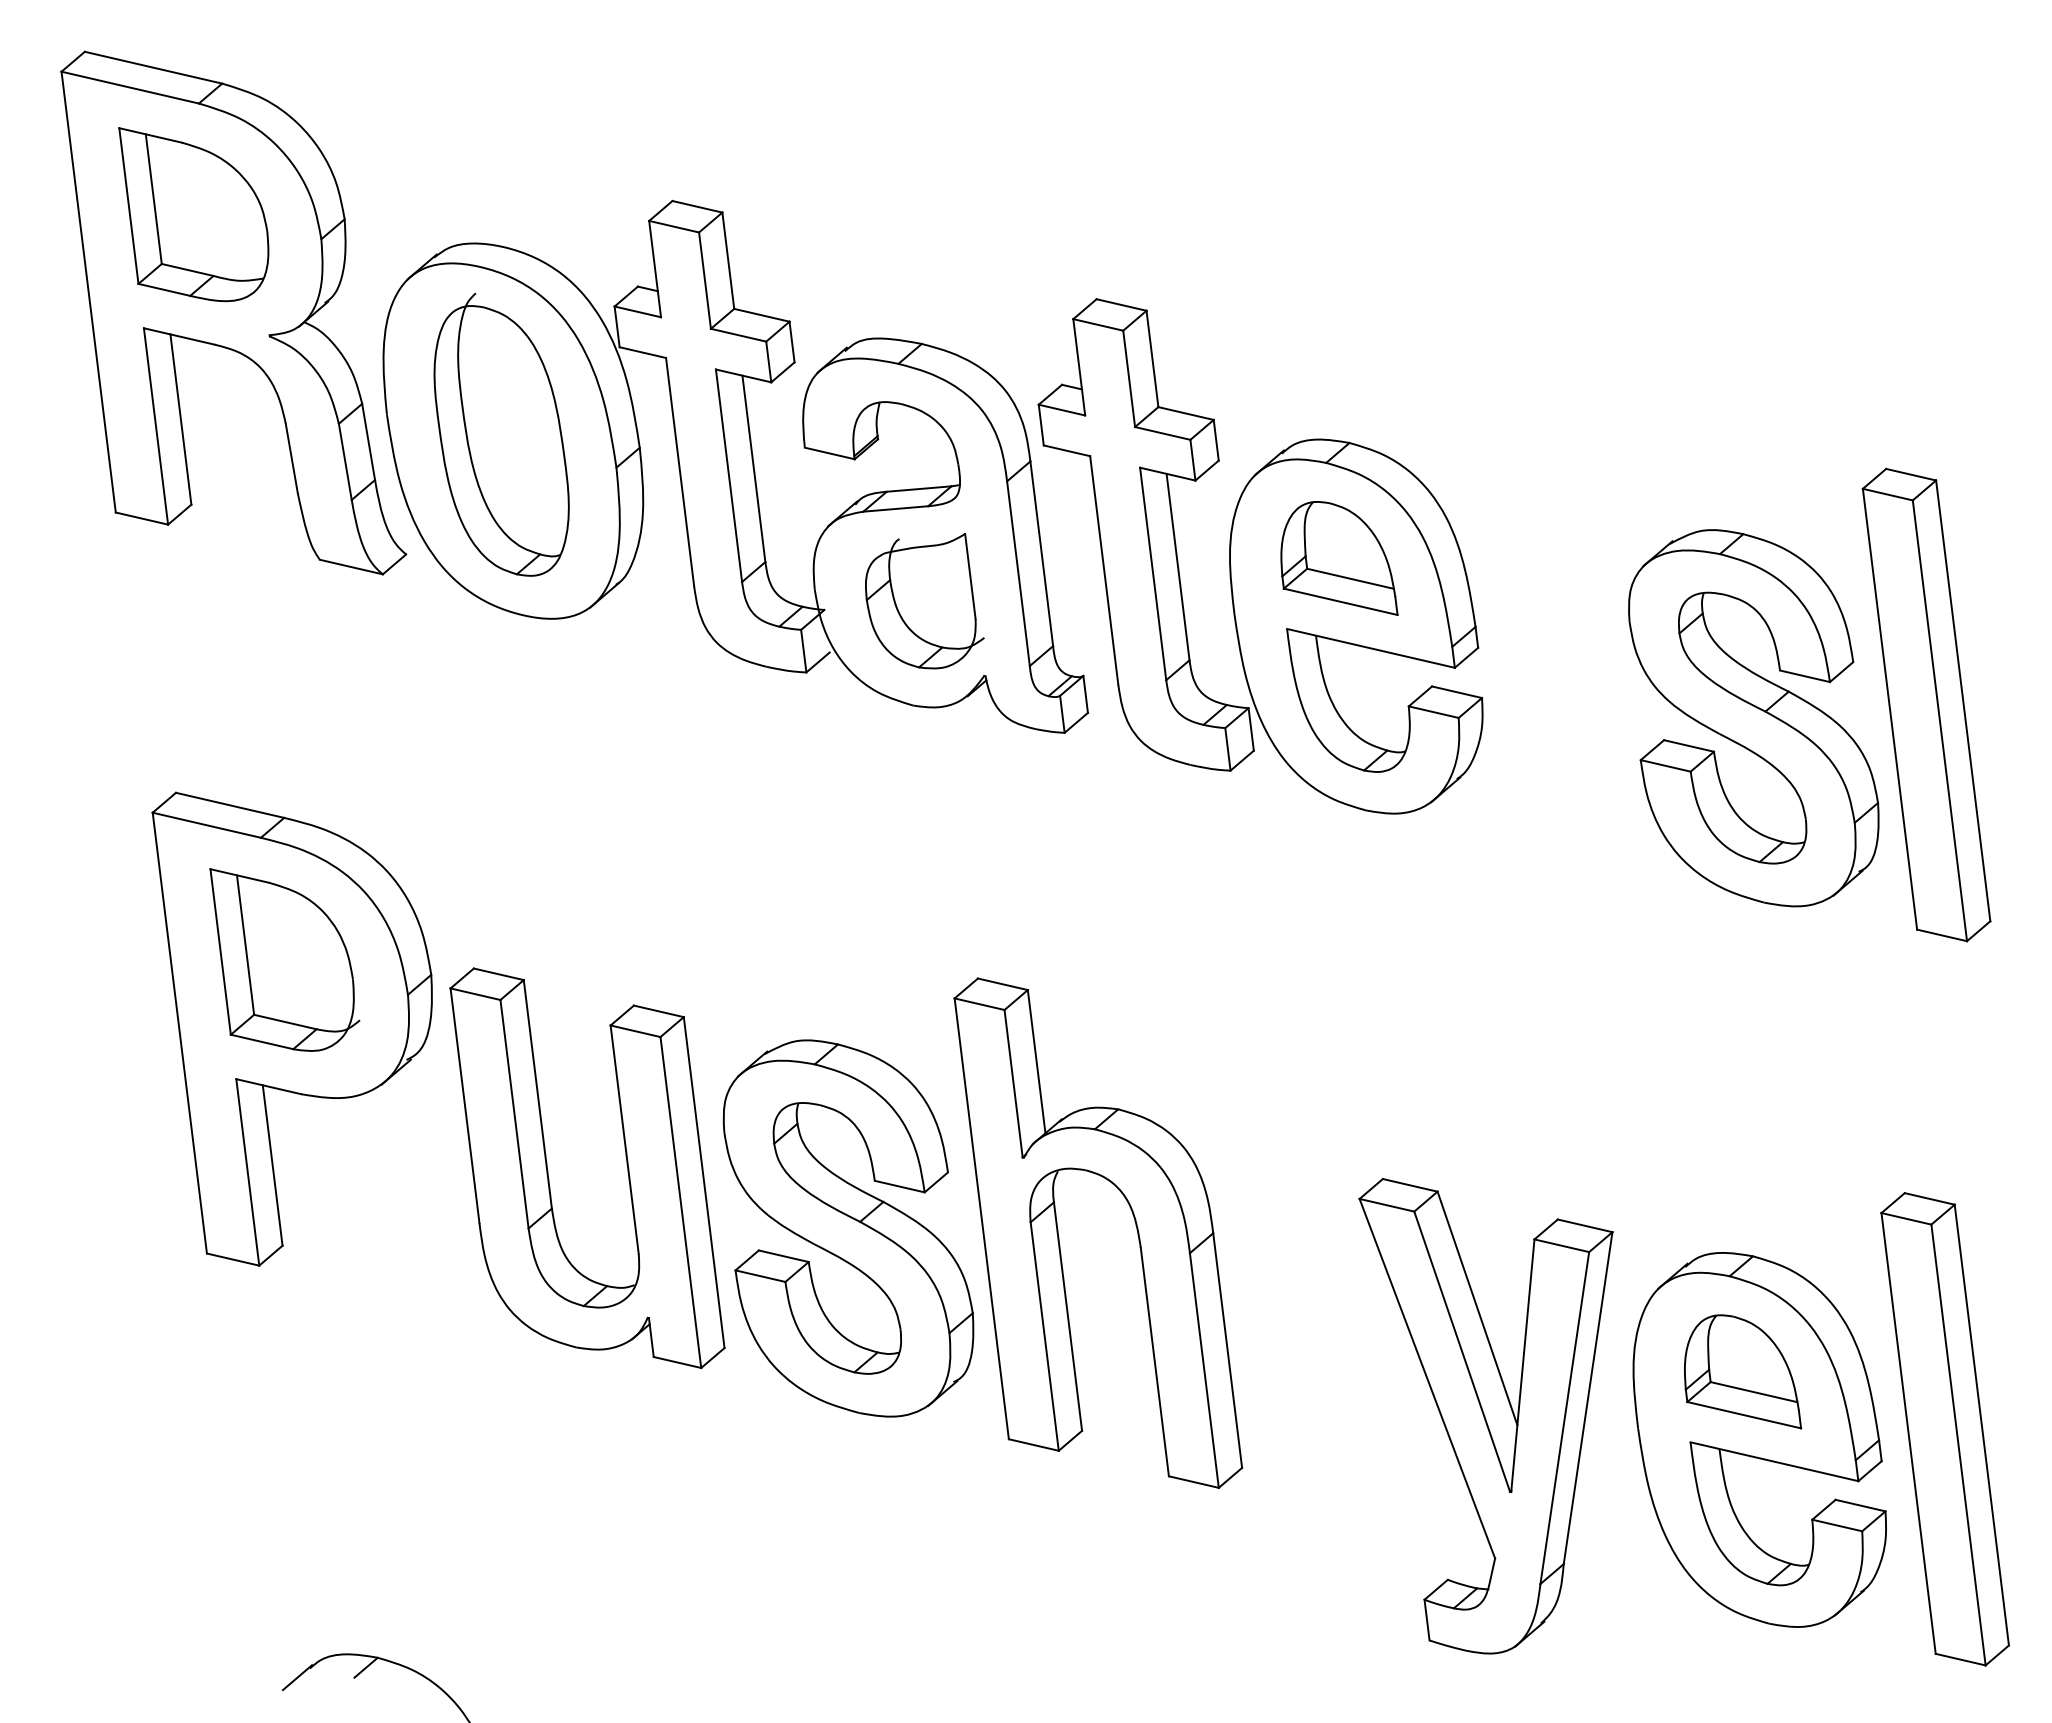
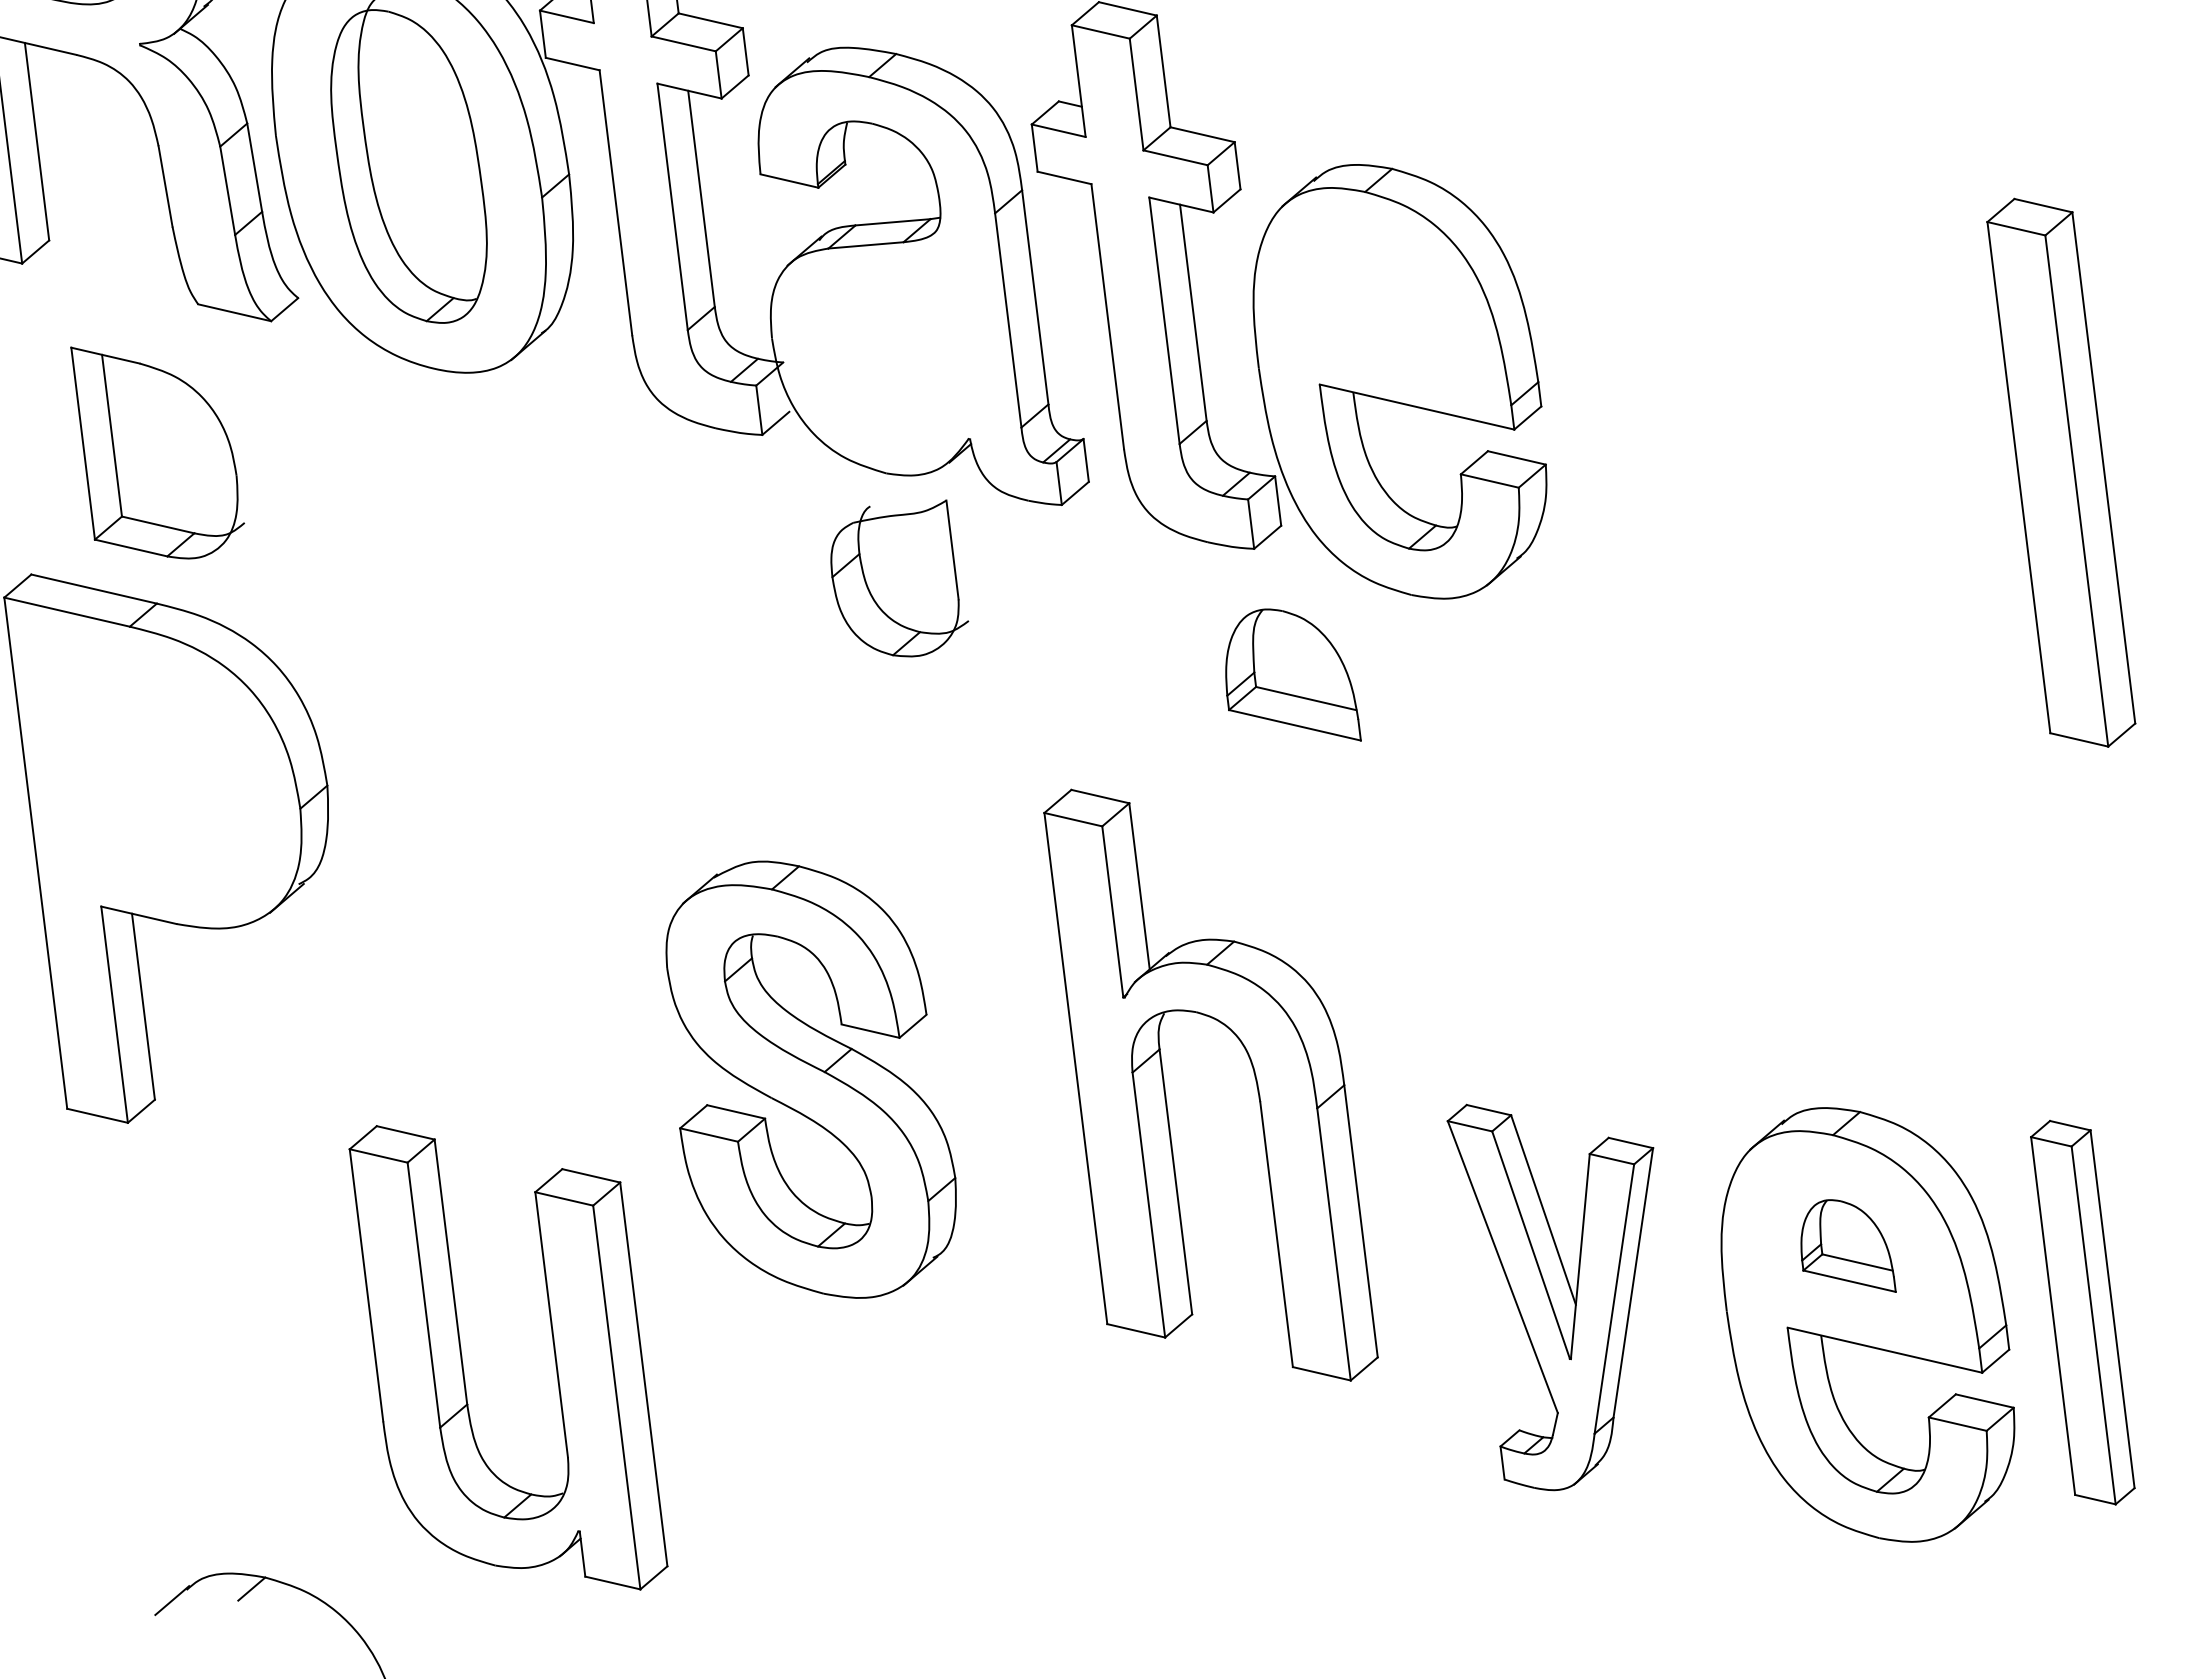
part: (1339, 558) -> (1293, 675), moved
part: (924, 601) -> (899, 578), moved
part: (1753, 718) -> (1860, 488), removed
part: (284, 959) -> (157, 452), moved
part: (548, 1170) -> (463, 1360), moved
part: (1134, 1221) -> (1252, 1071), moved
part: (1743, 1371) -> (1849, 1245), size x0.7
part: (1485, 1416) -> (1549, 1297), size x0.7
part: (1944, 1429) -> (2082, 1312), size x0.7

